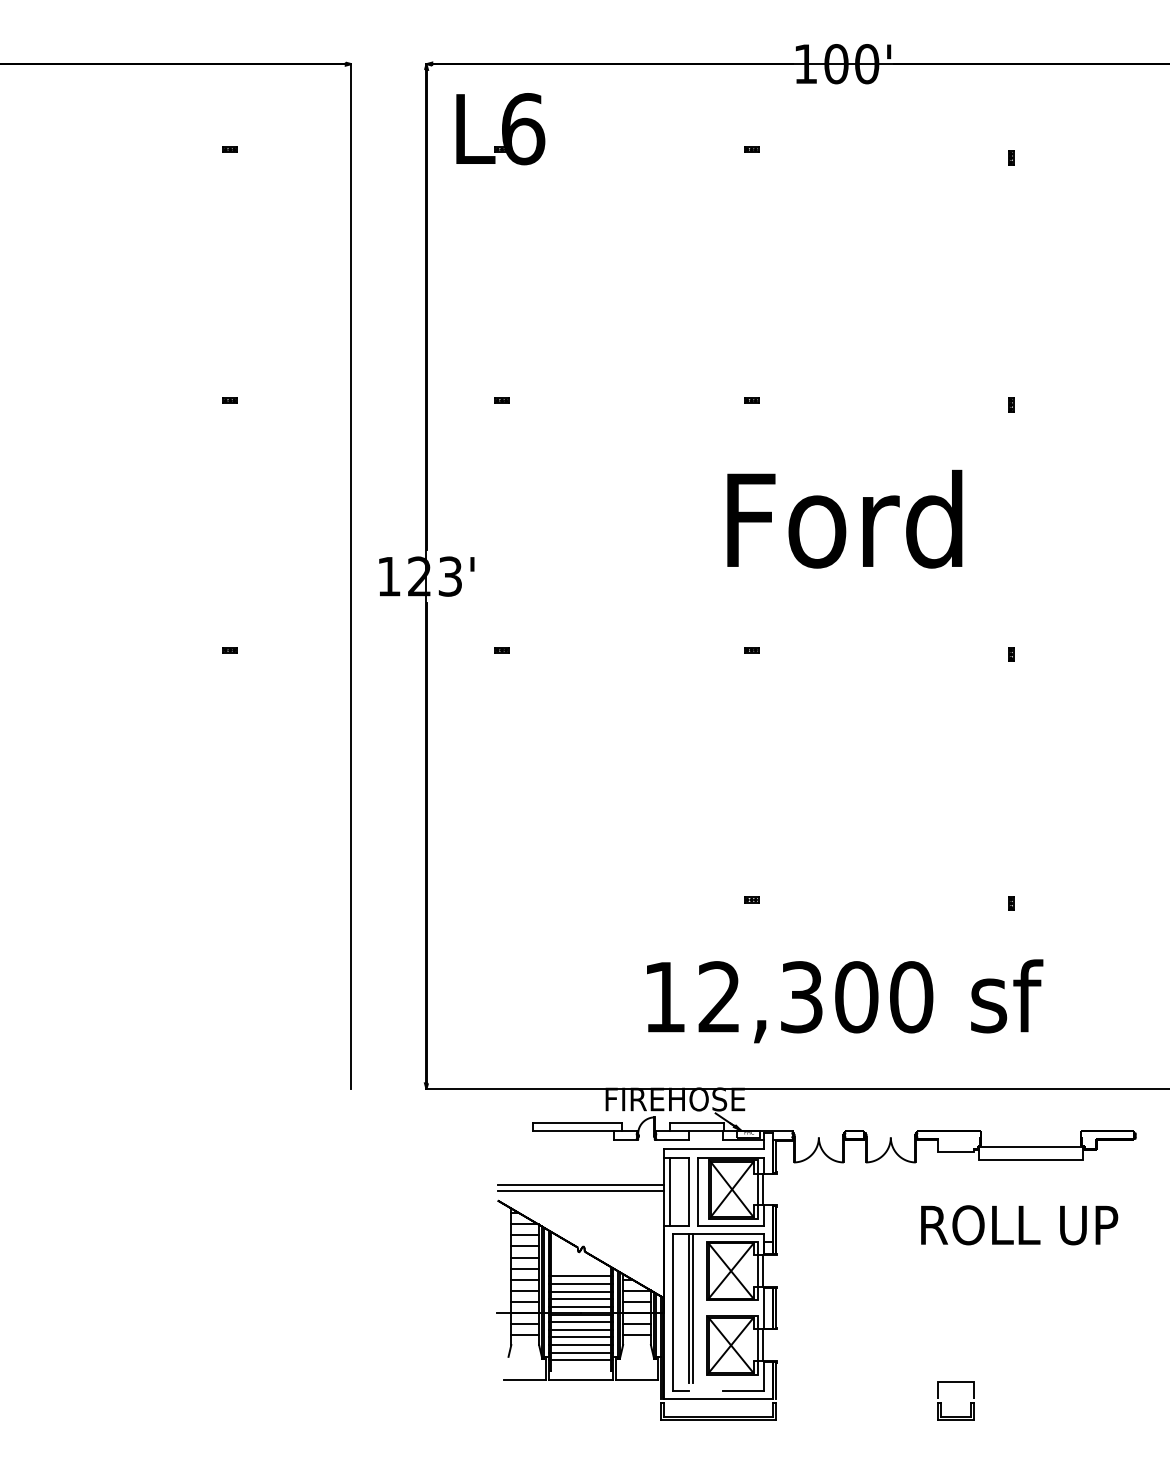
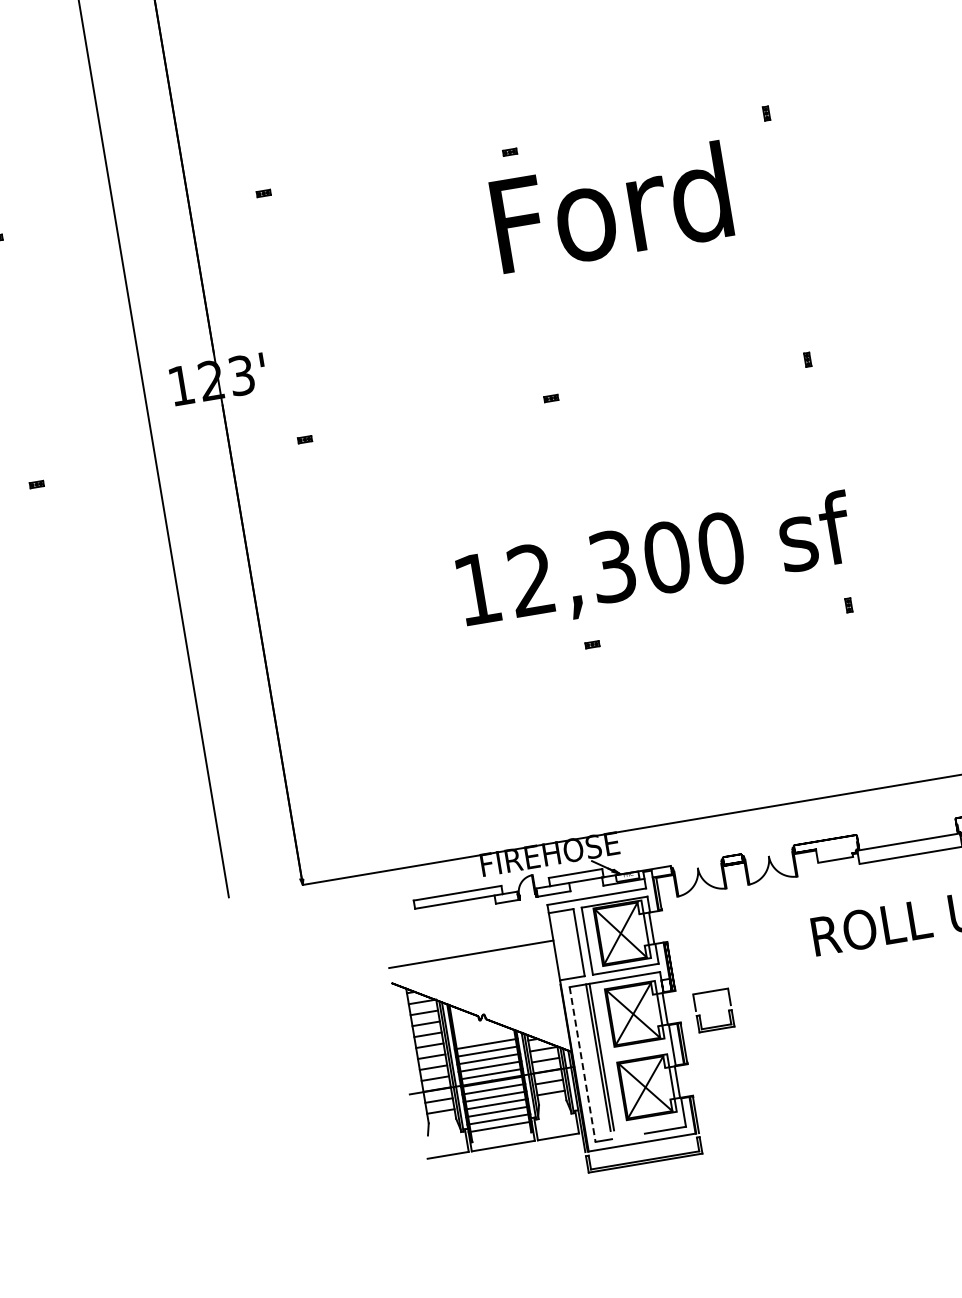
text: (844, 518) -> (611, 207), moved
text: (845, 1001) -> (656, 563), moved
line: (580, 1190) -> (471, 959), removed
line: (670, 1191) -> (560, 945), removed
line: (672, 1312) -> (582, 1064), solid -> dashed
part: (941, 1402) -> (699, 1014), moved

